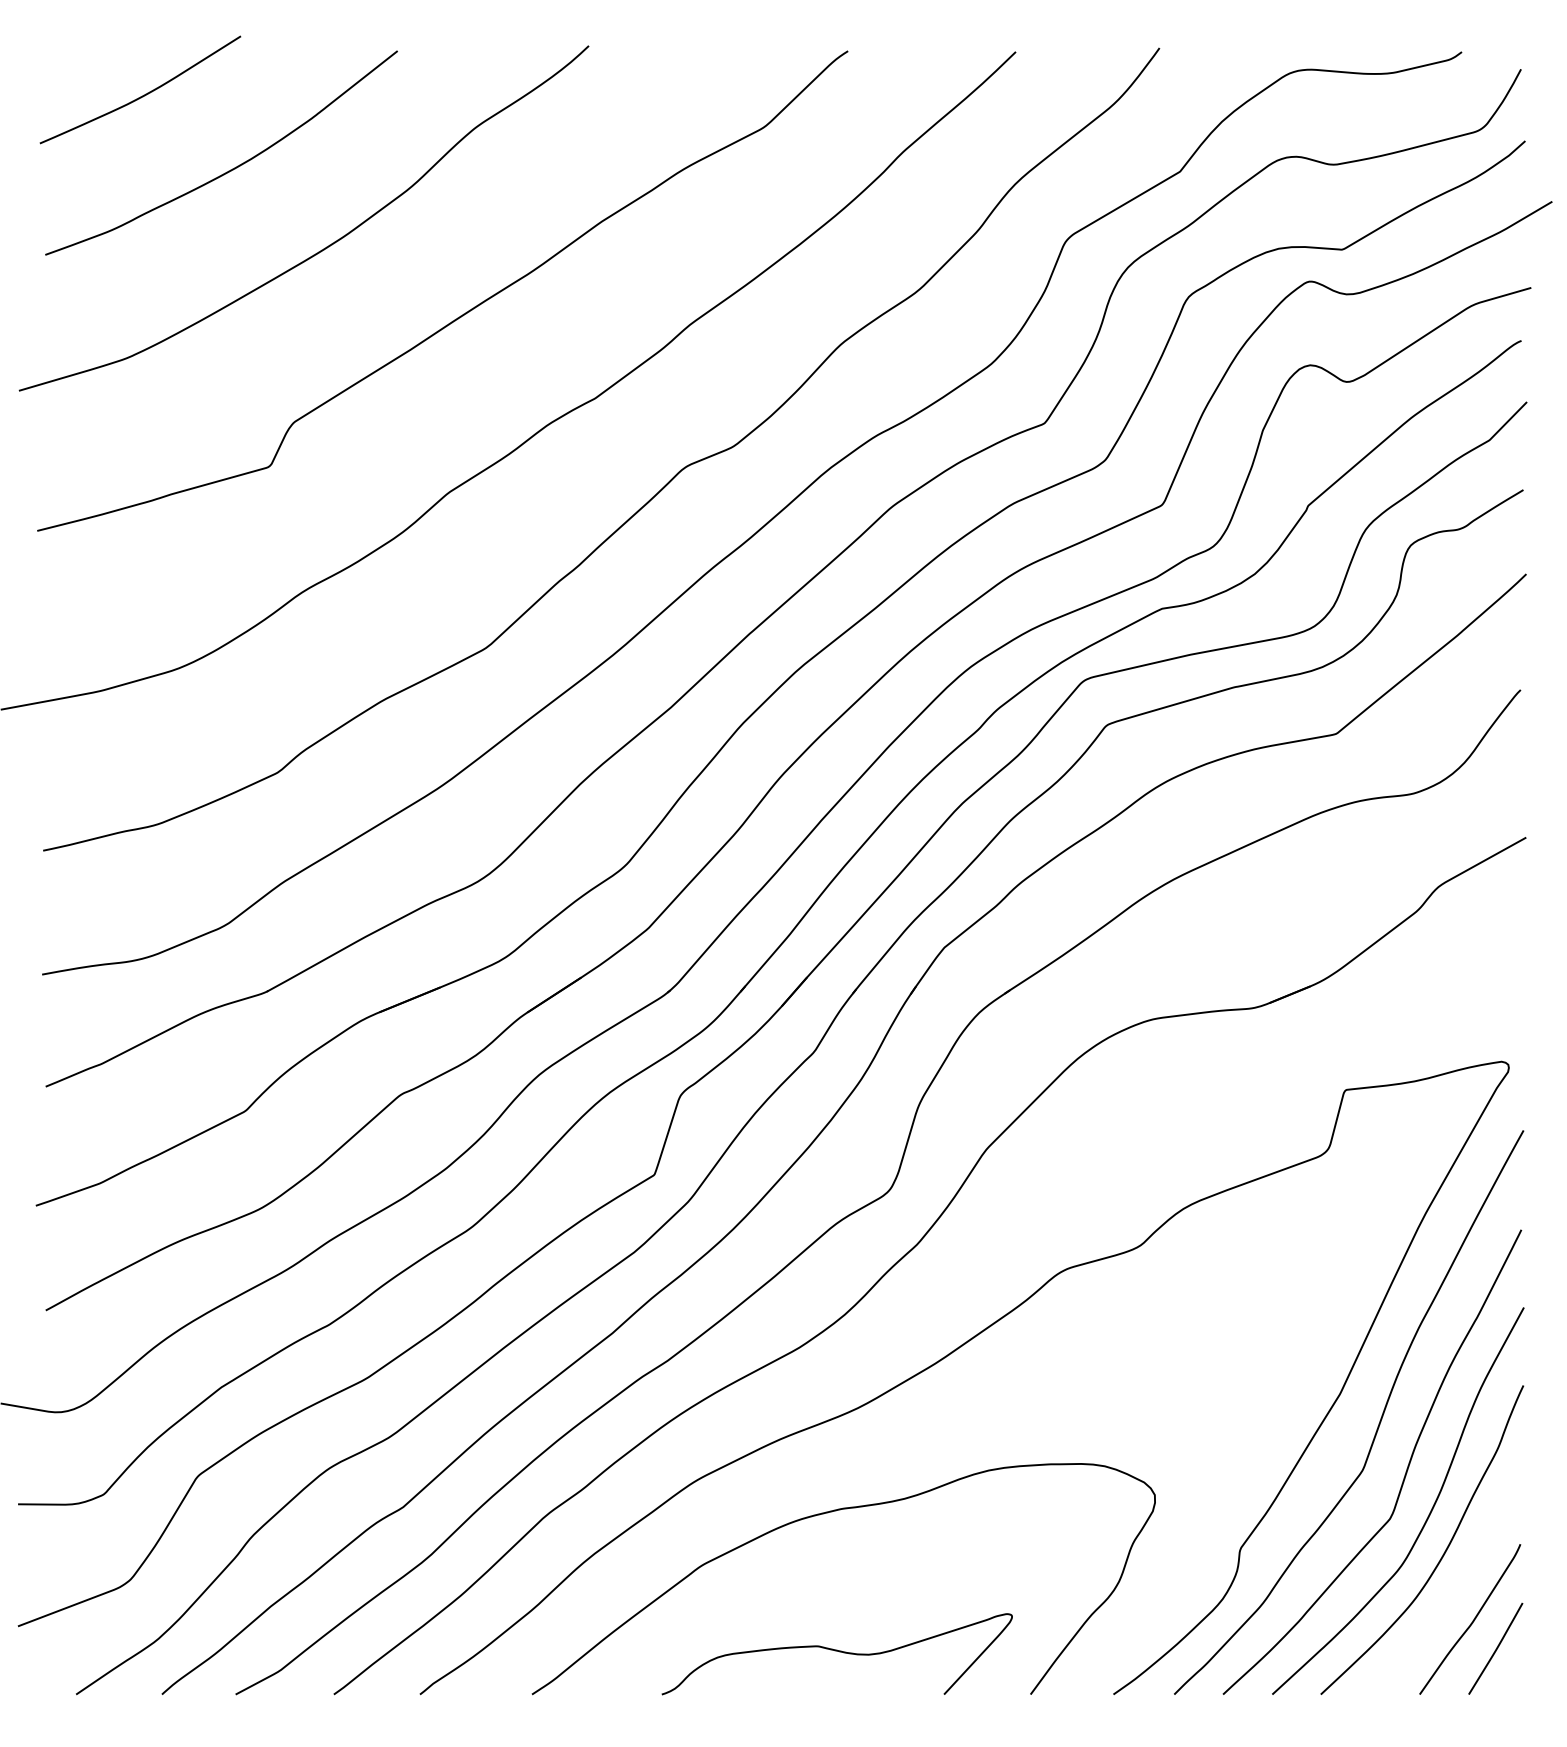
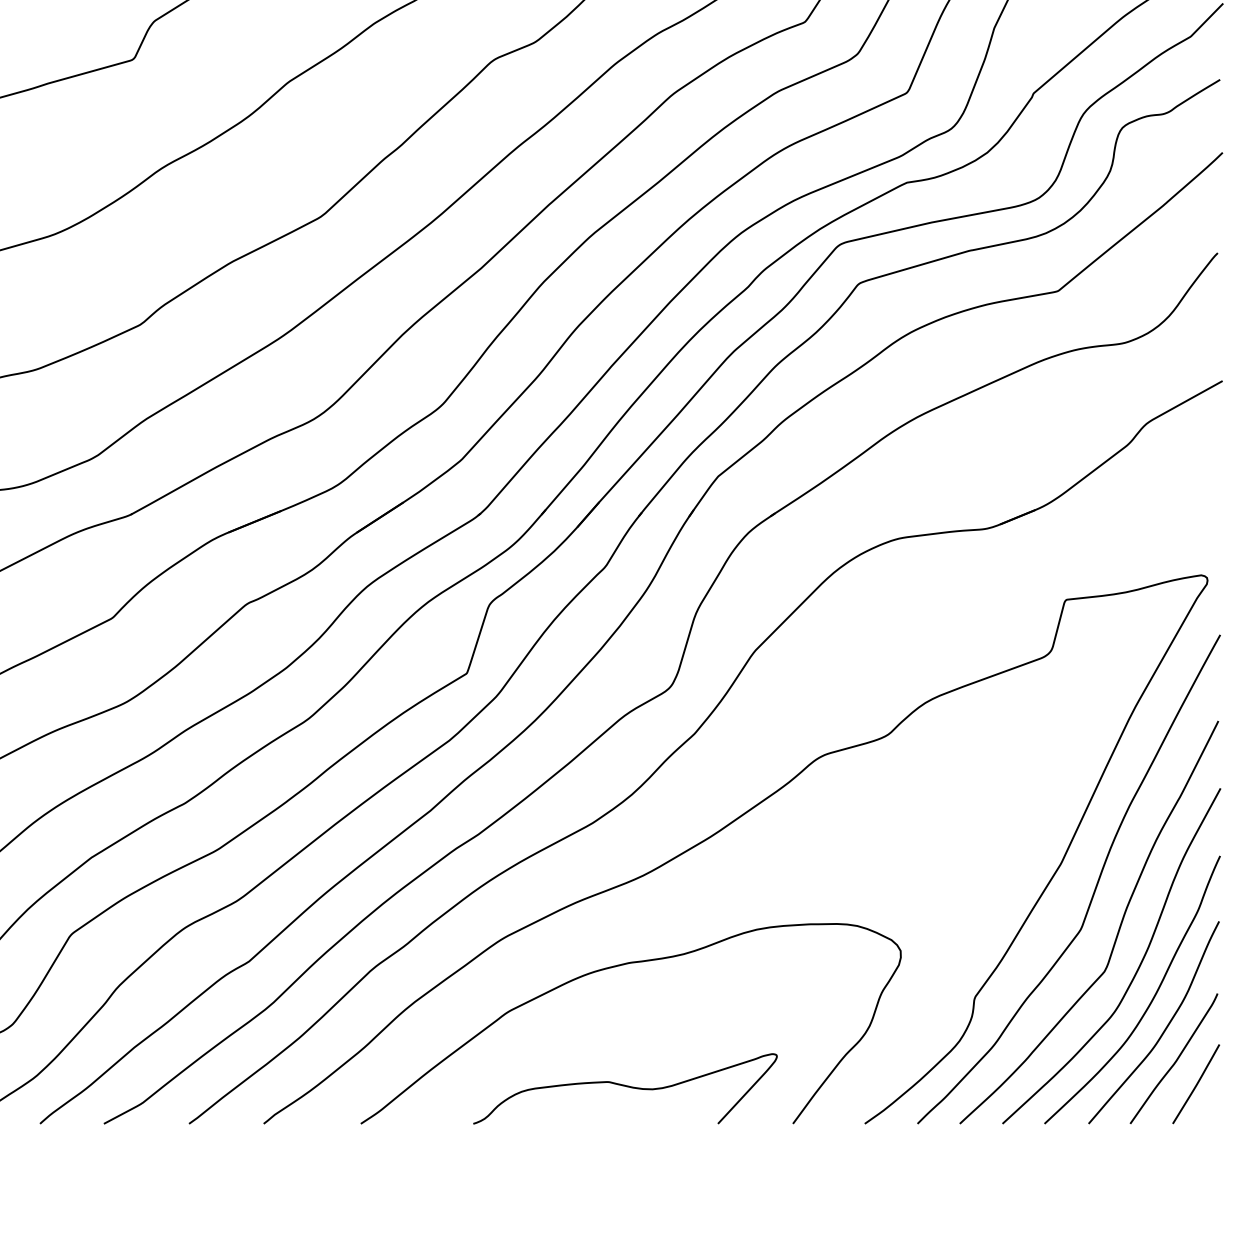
curve: (1458, 1586) -> (1163, 1030), added

